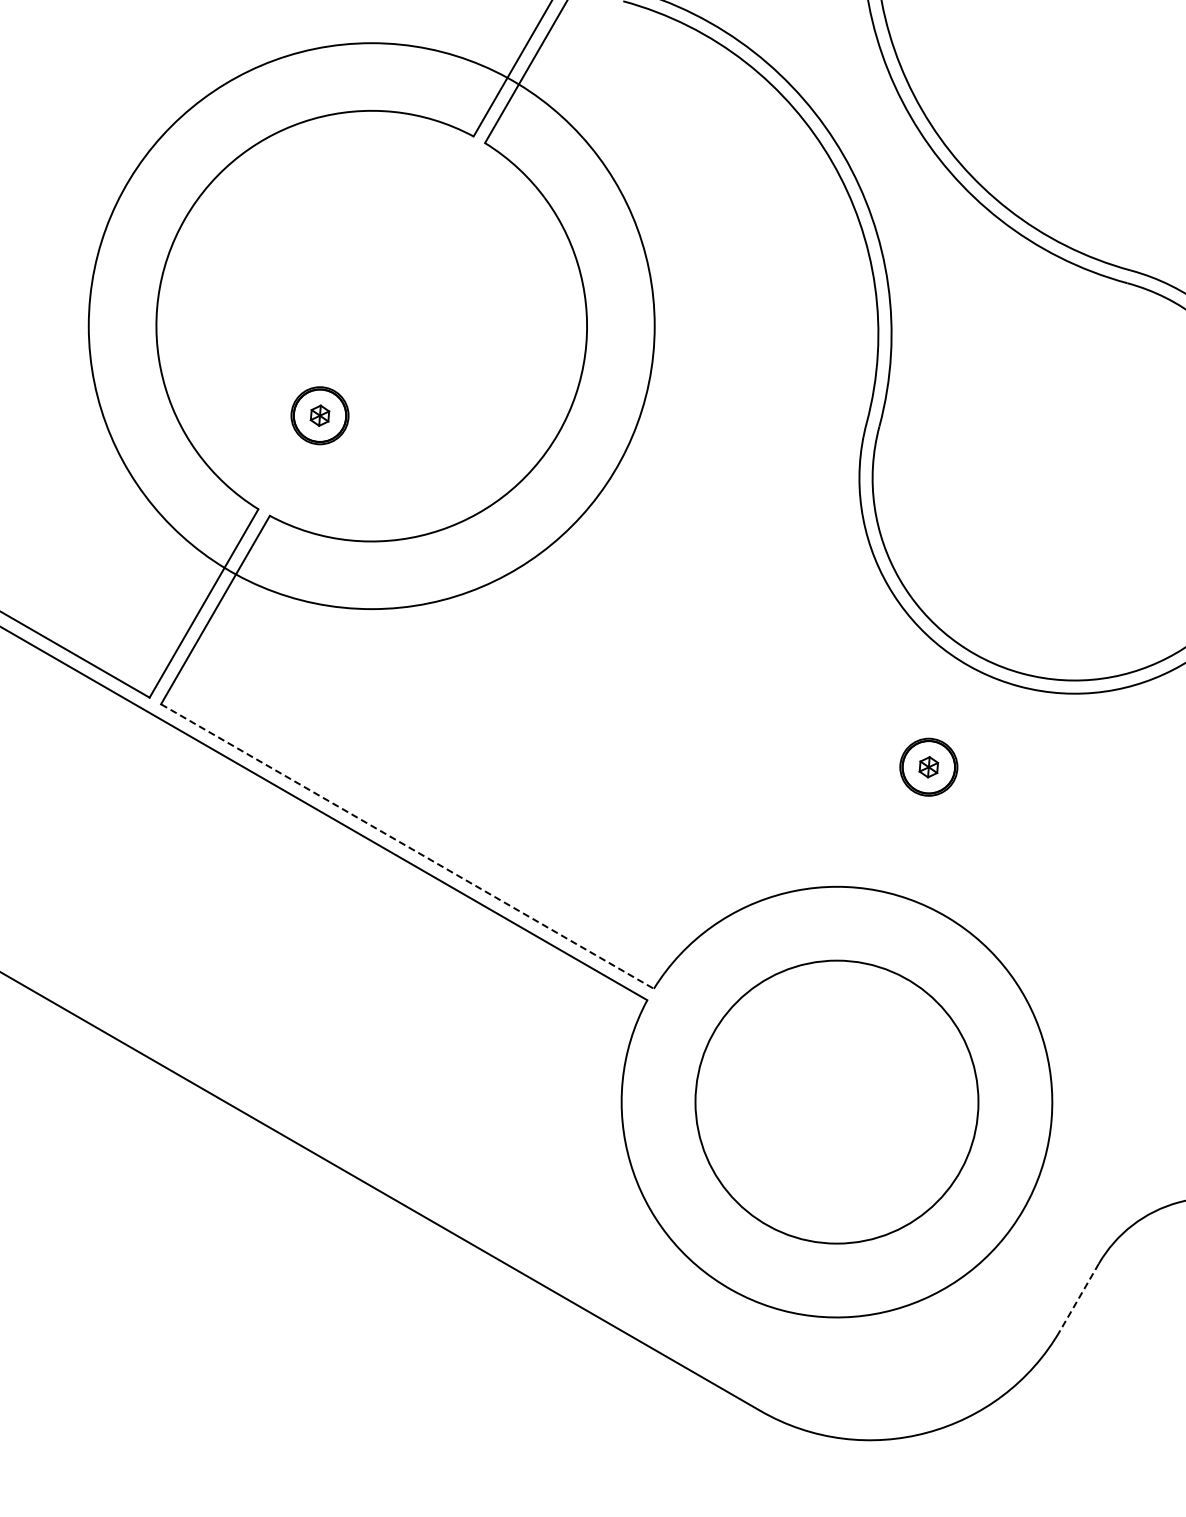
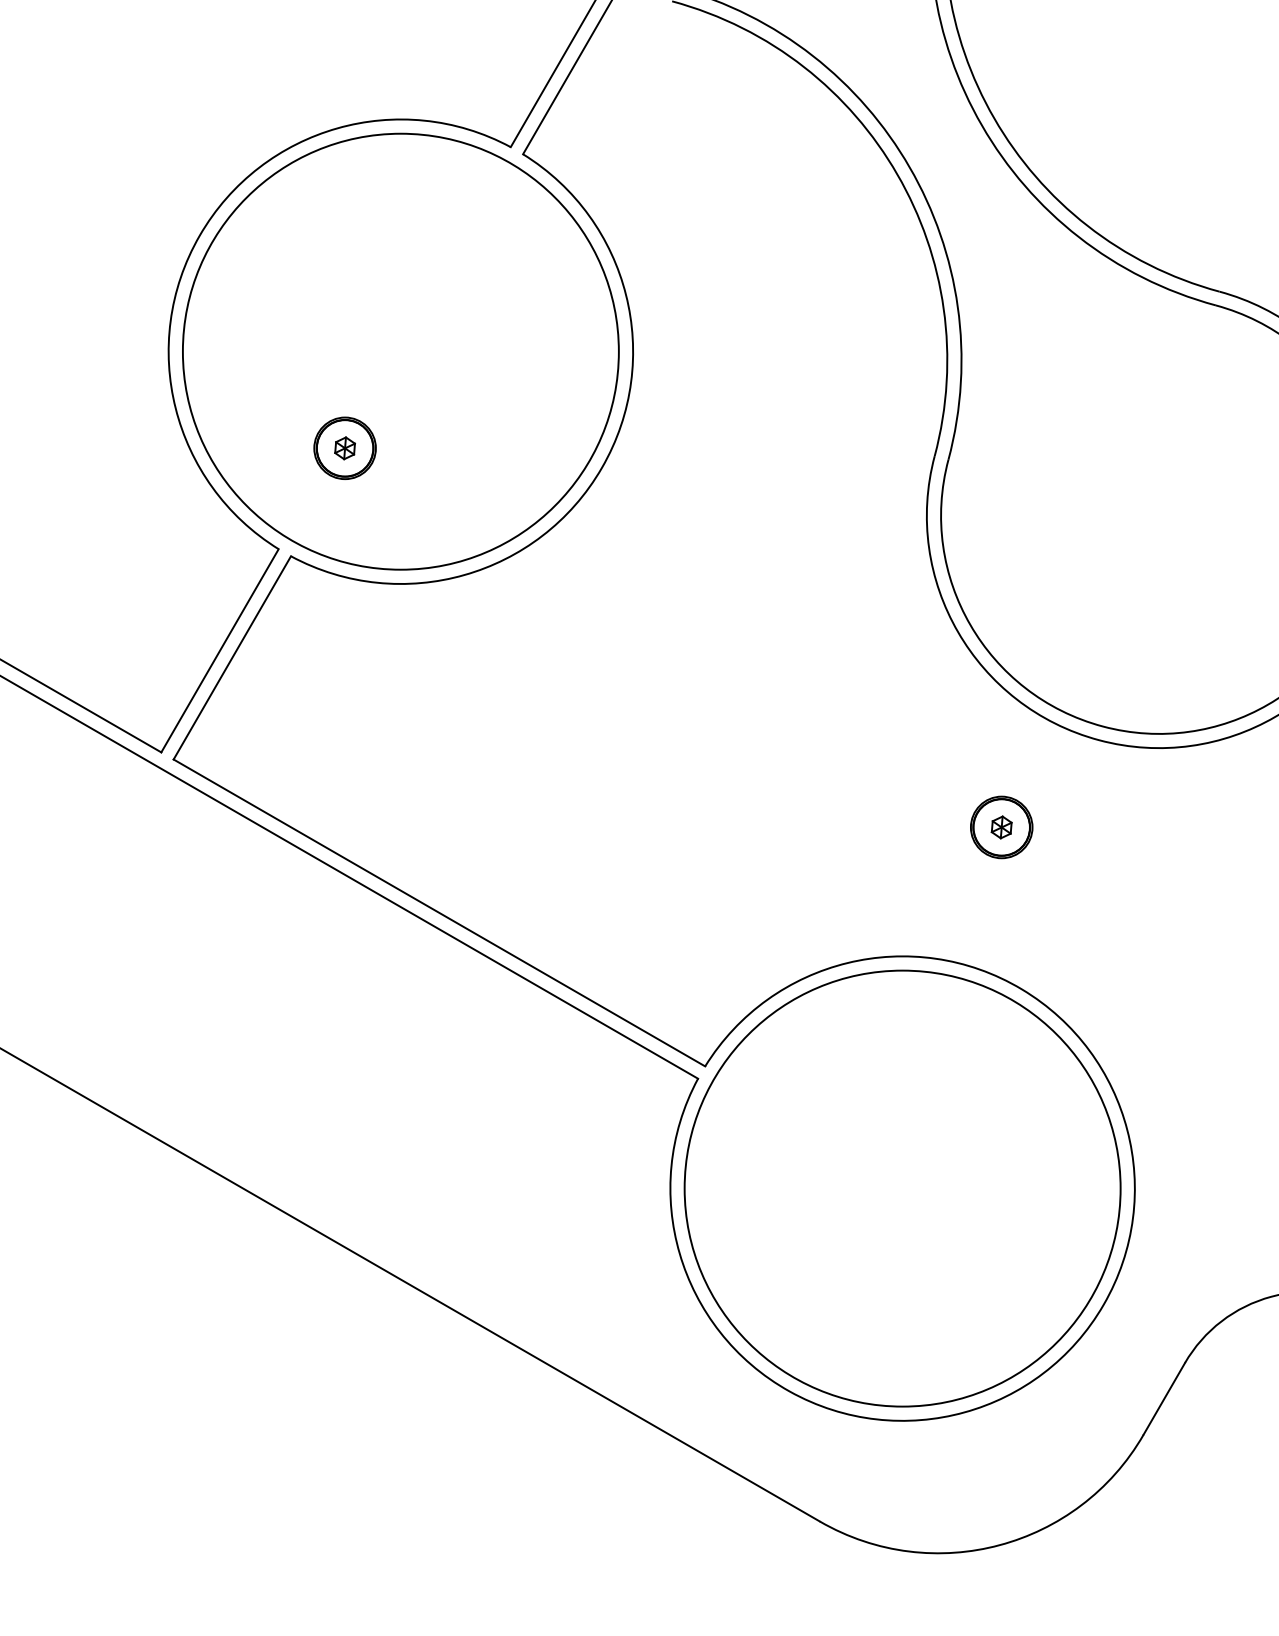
circle: (371, 326) -> (400, 352), size x0.71
line: (407, 846) -> (439, 912), dashed -> solid
circle: (836, 1102) -> (902, 1189), size x1.43
line: (1079, 1297) -> (1164, 1399), dashed -> solid

